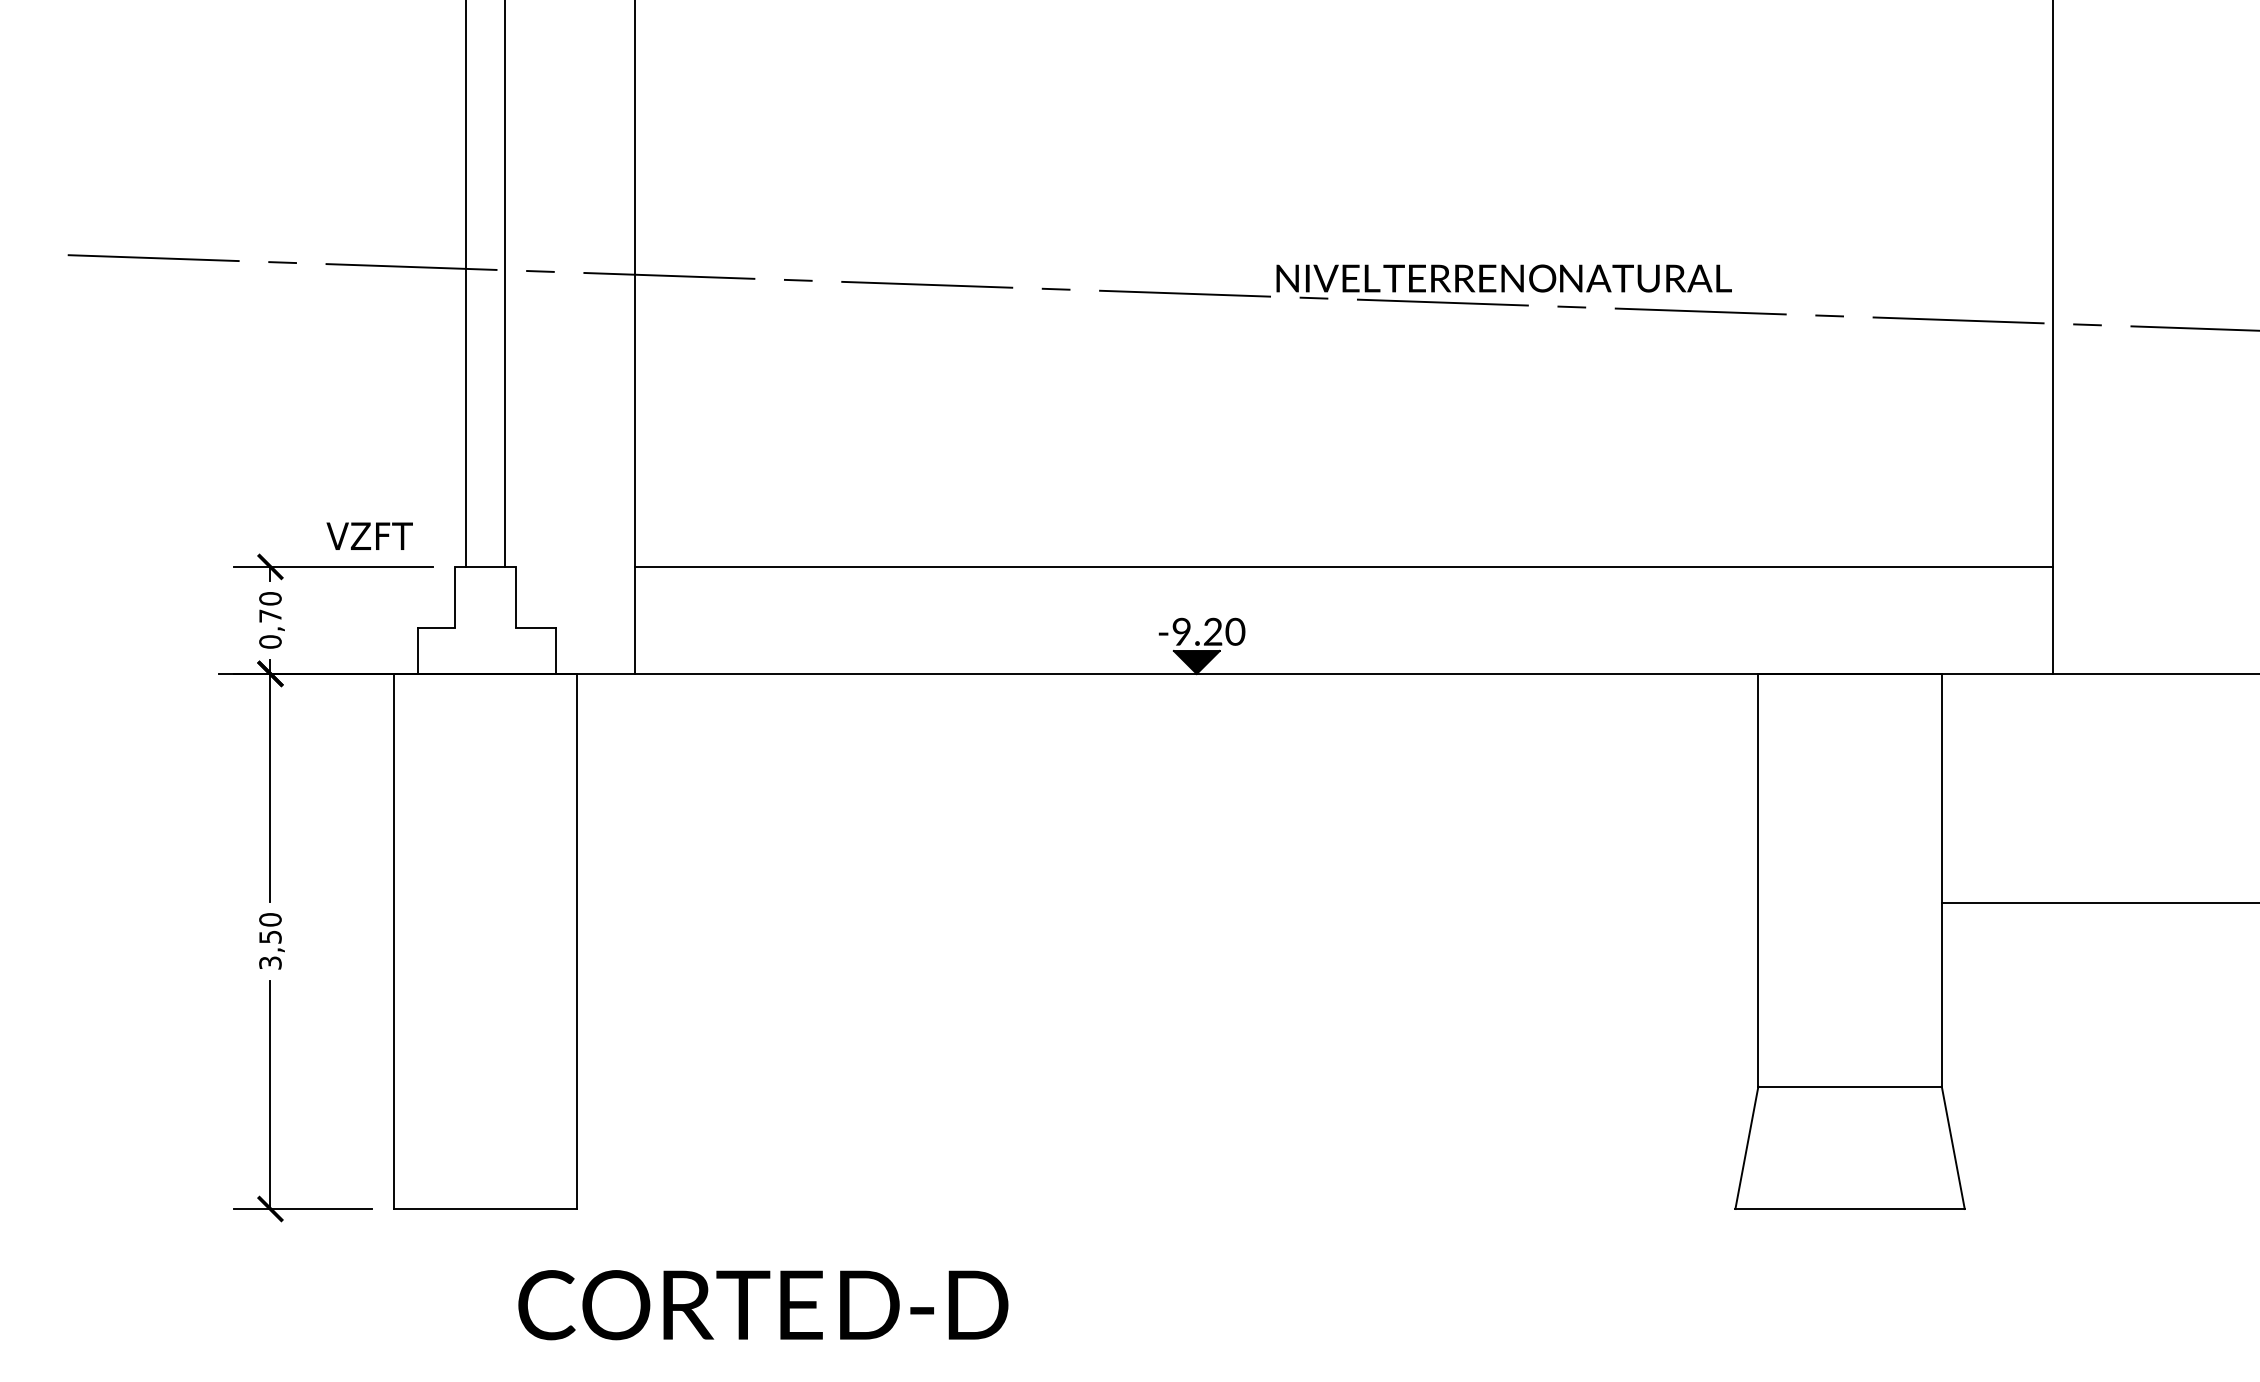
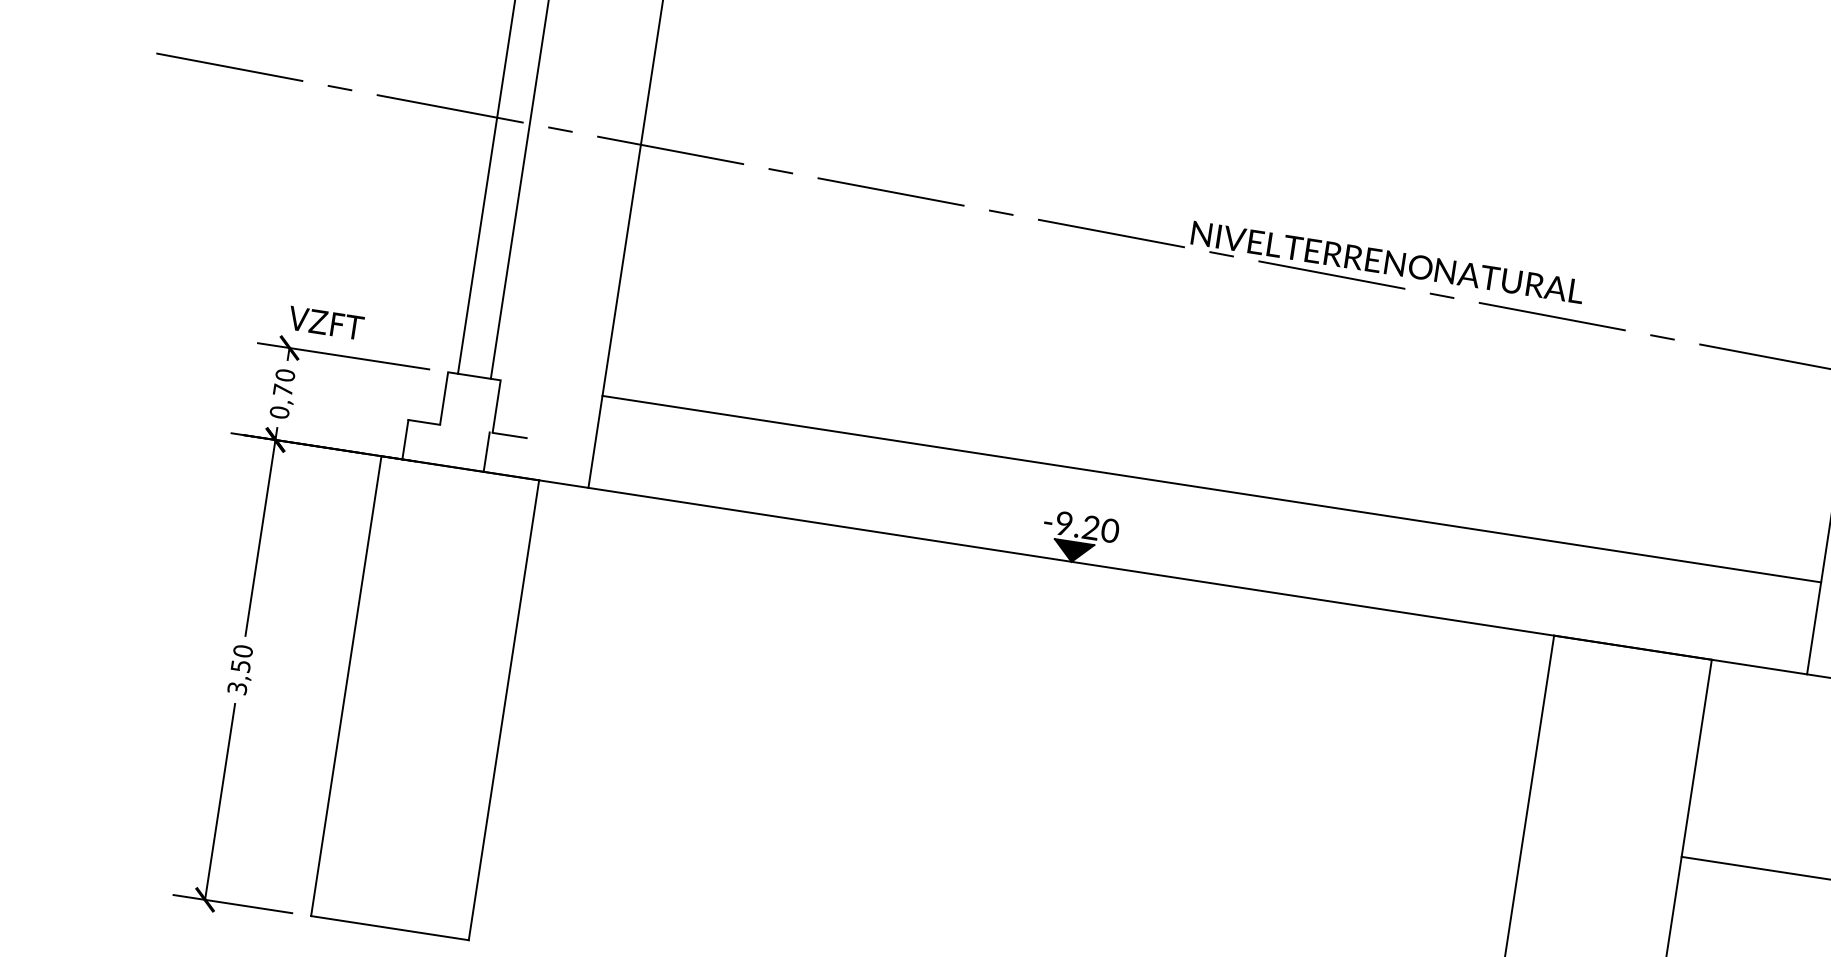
text: (369, 535) -> (326, 322), moved
line: (555, 650) -> (486, 451), moved

